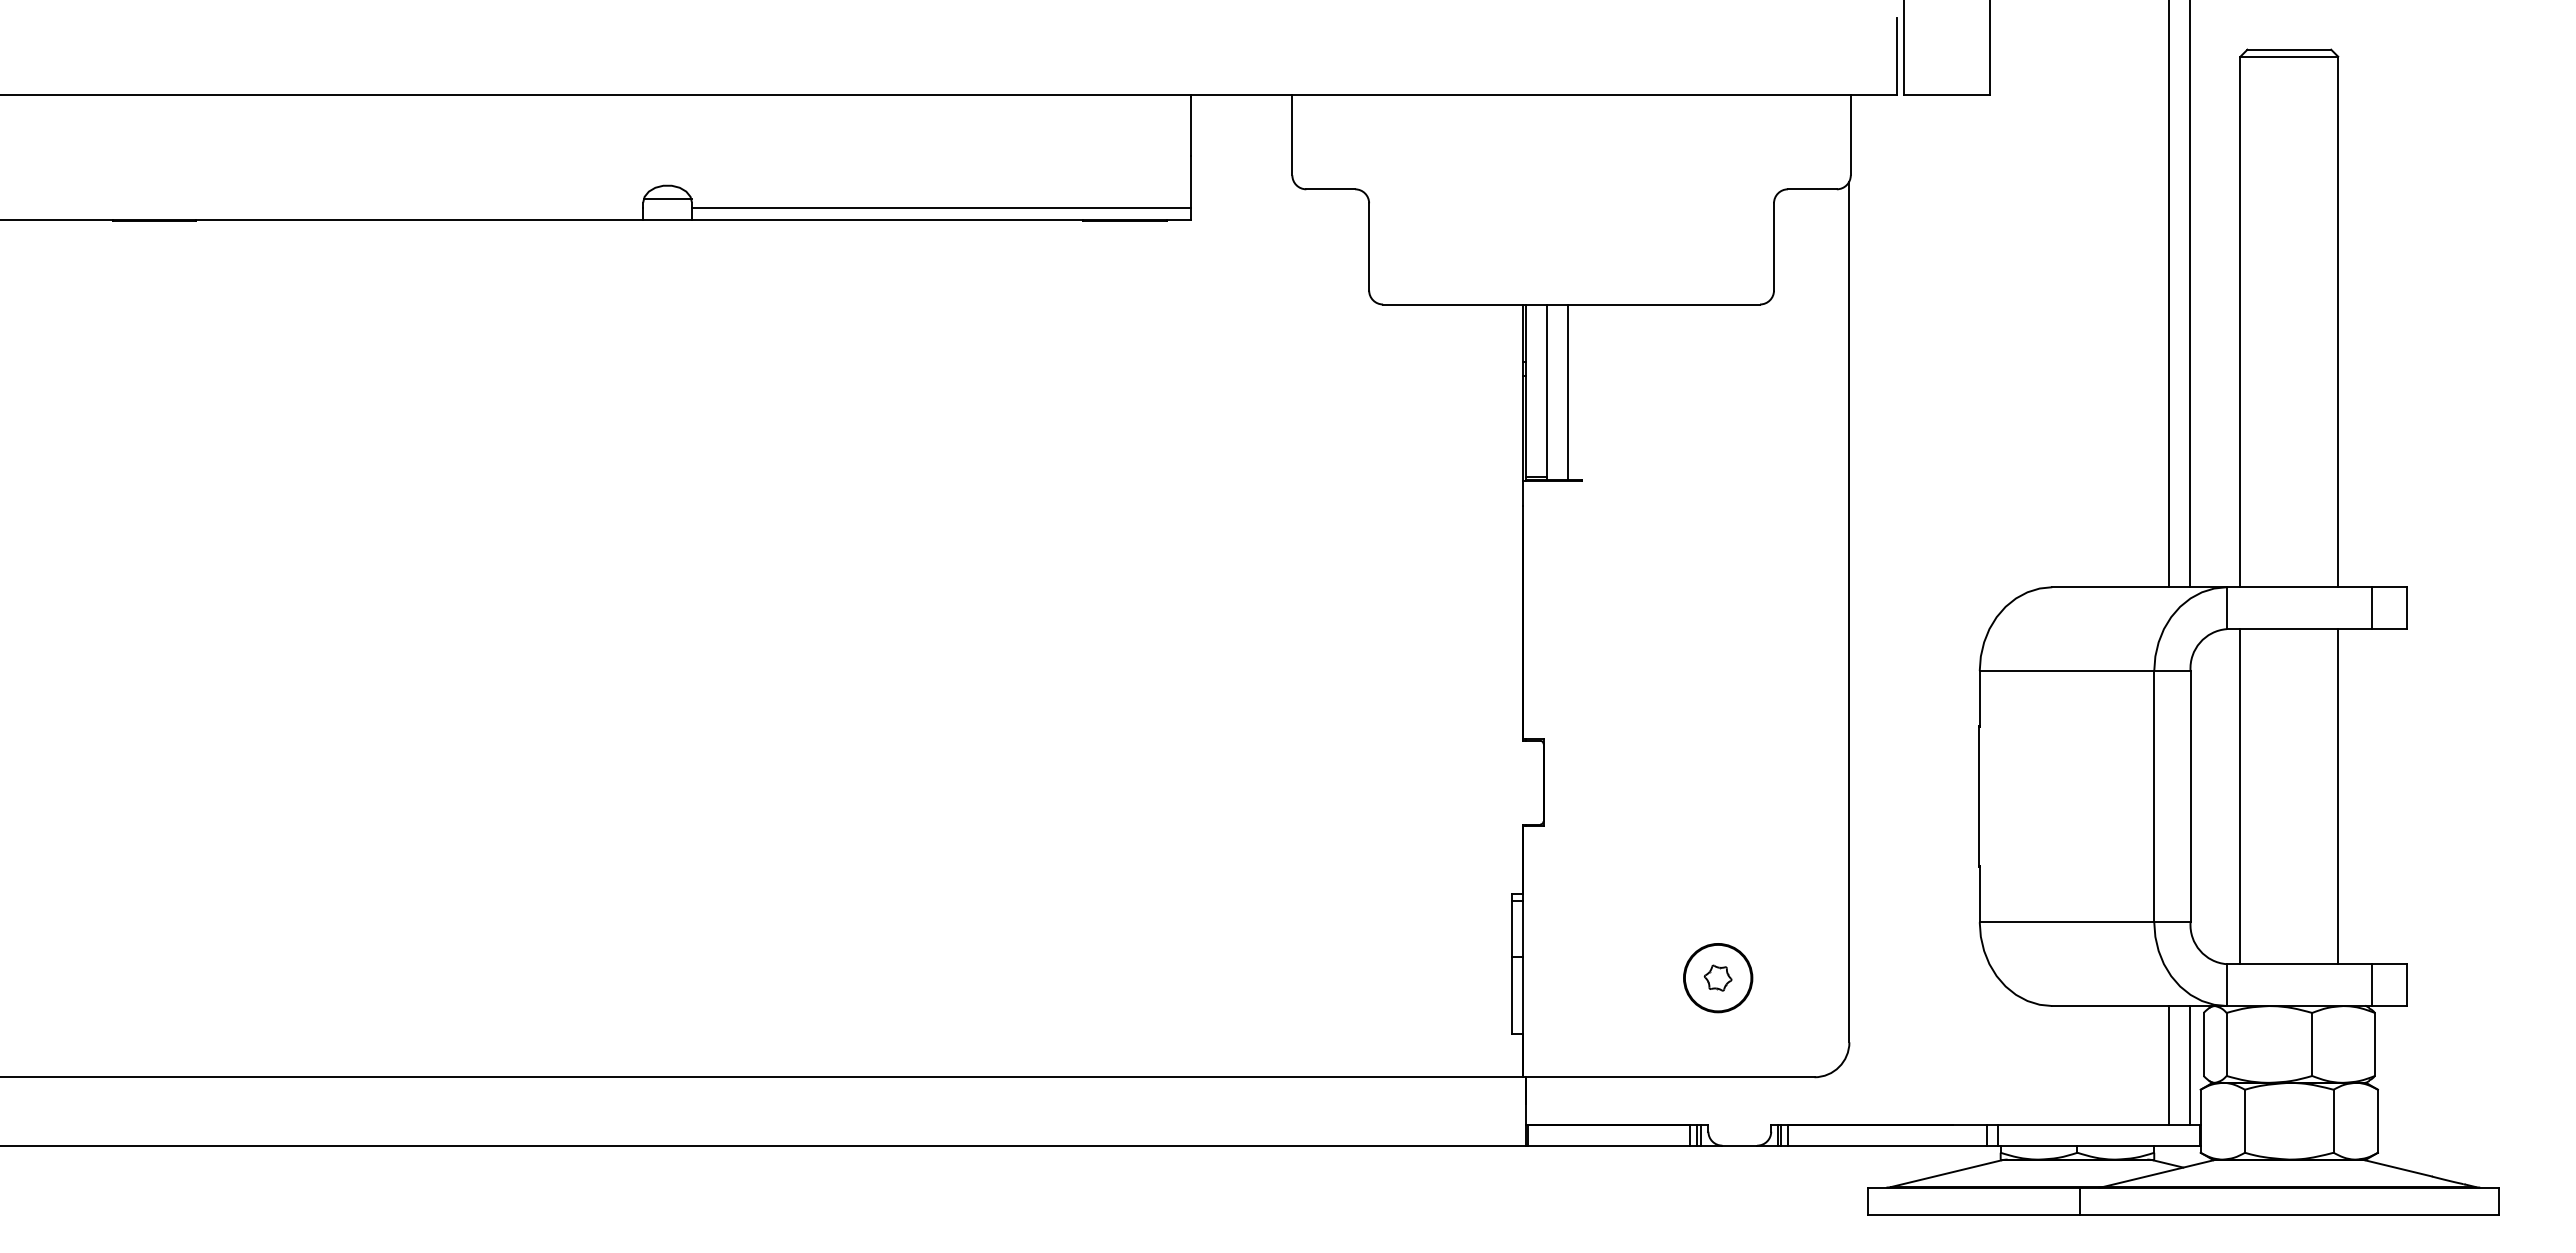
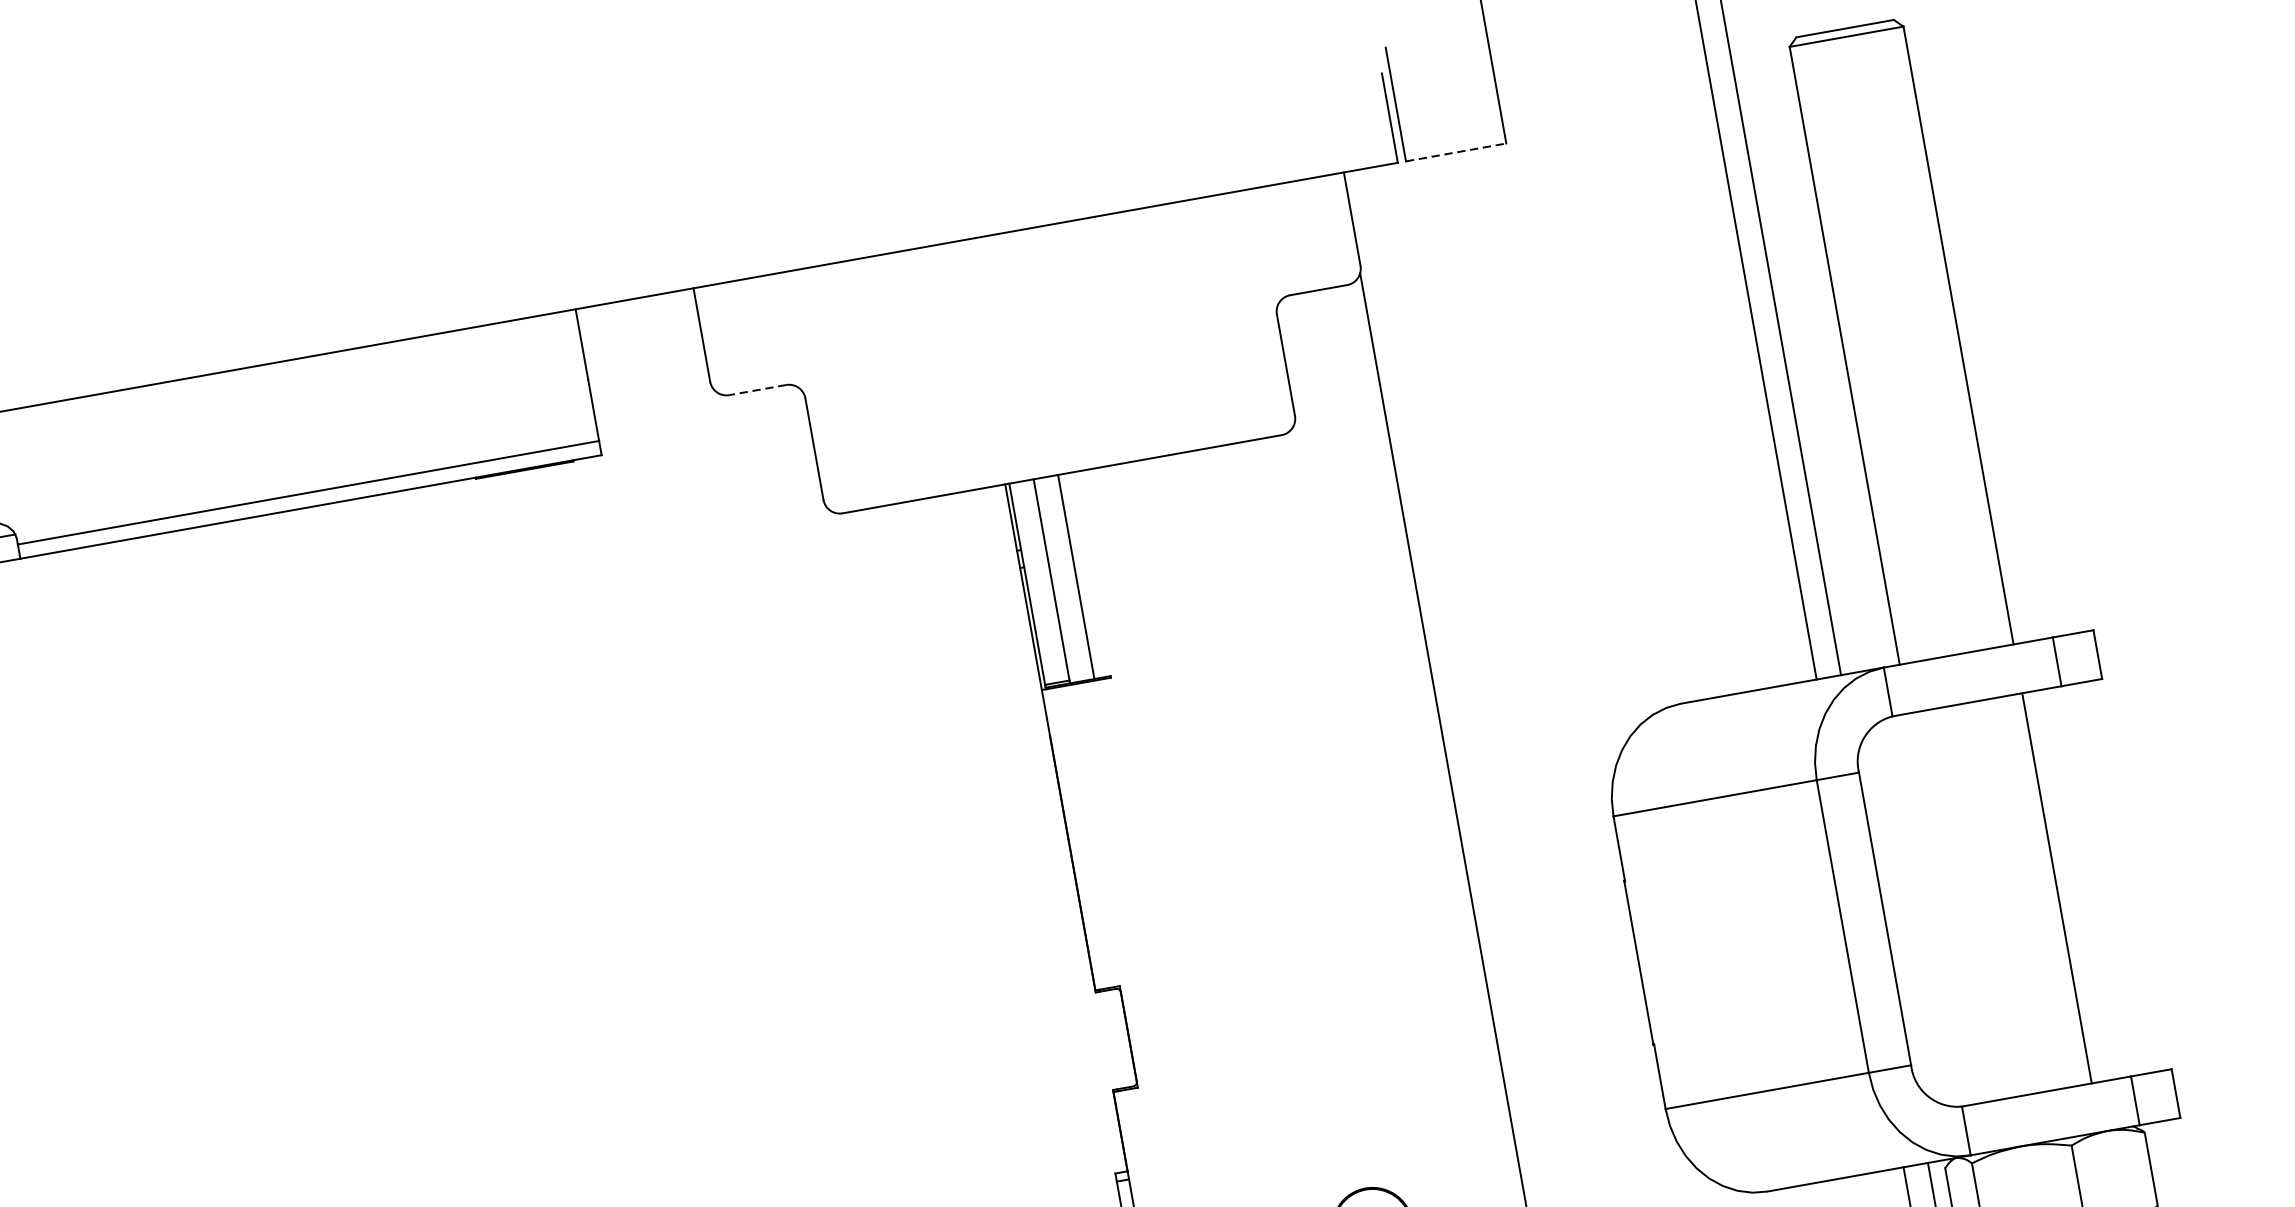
line: (1947, 95) -> (1456, 152), solid -> dashed
line: (1330, 189) -> (757, 390), solid -> dashed
line: (2240, 796) -> (1943, 908), removed

